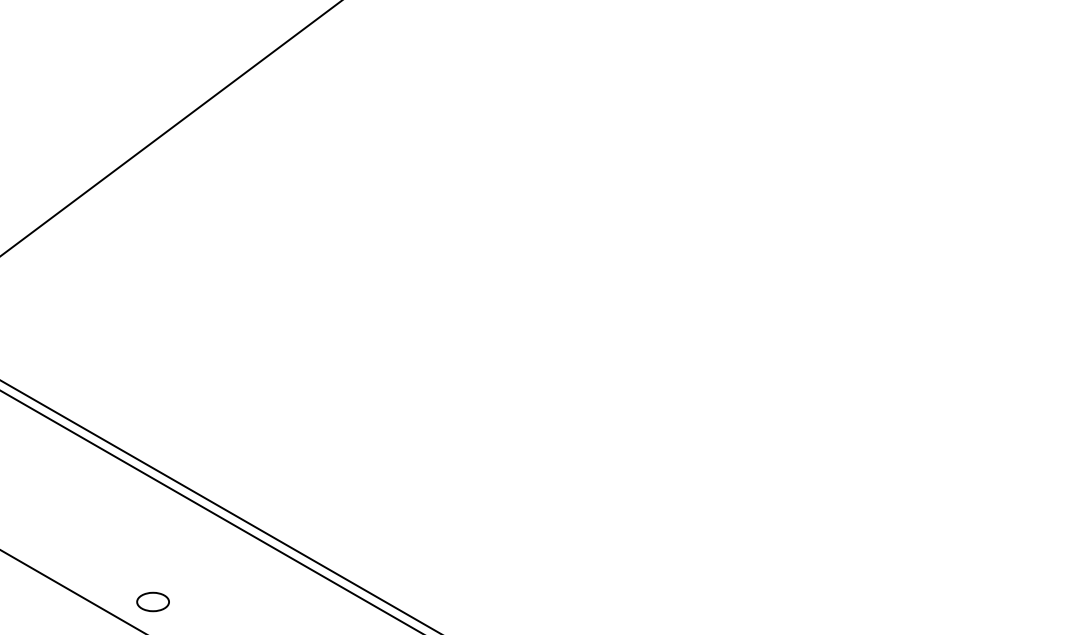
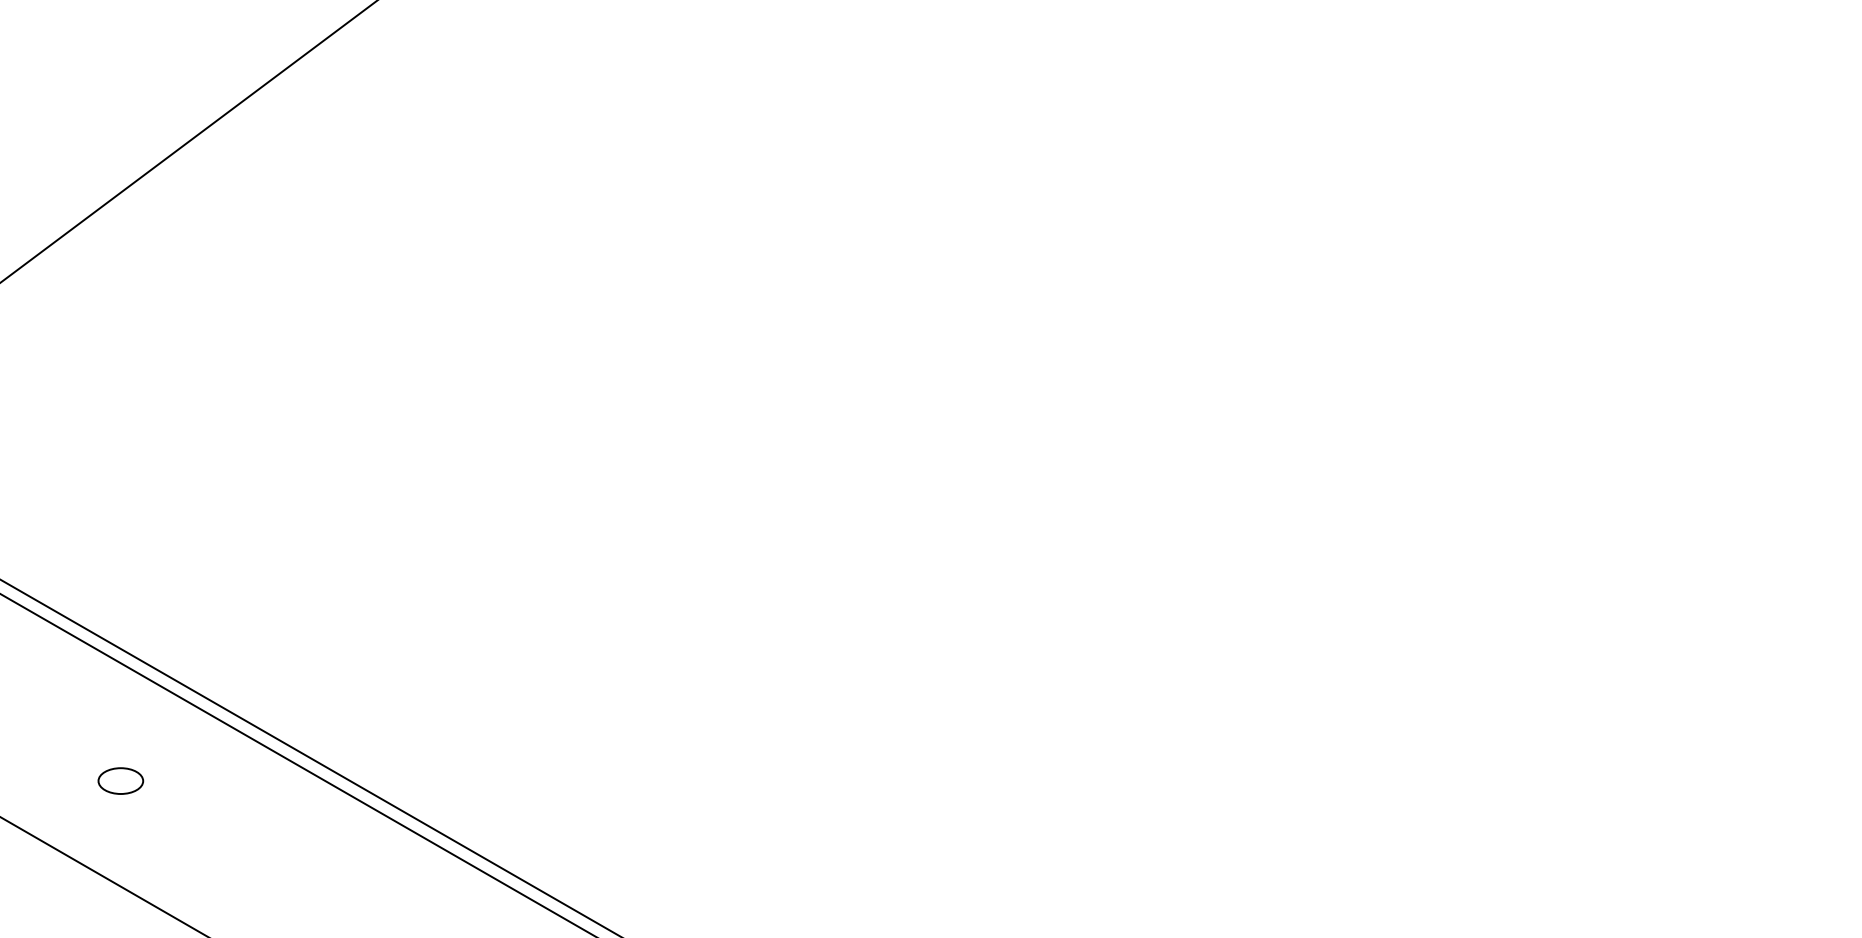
part: (152, 601) -> (120, 780), moved

